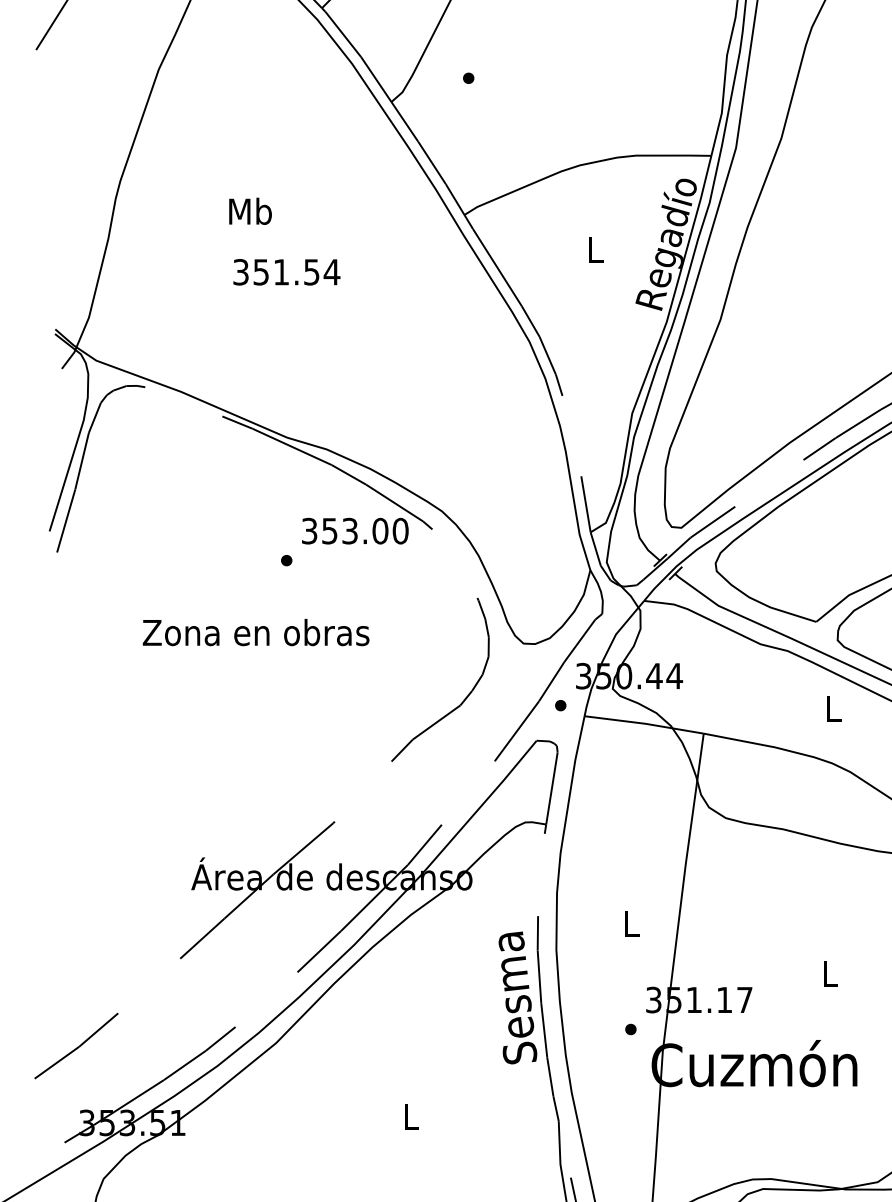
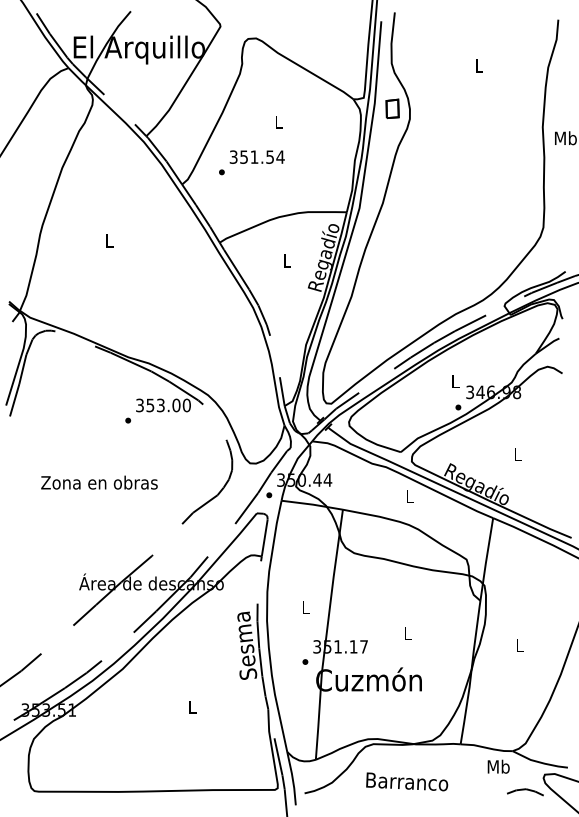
text: (250, 210) -> (109, 240), Mb -> L
text: (285, 270) -> (256, 156), moved
text: (256, 632) -> (99, 482), moved

